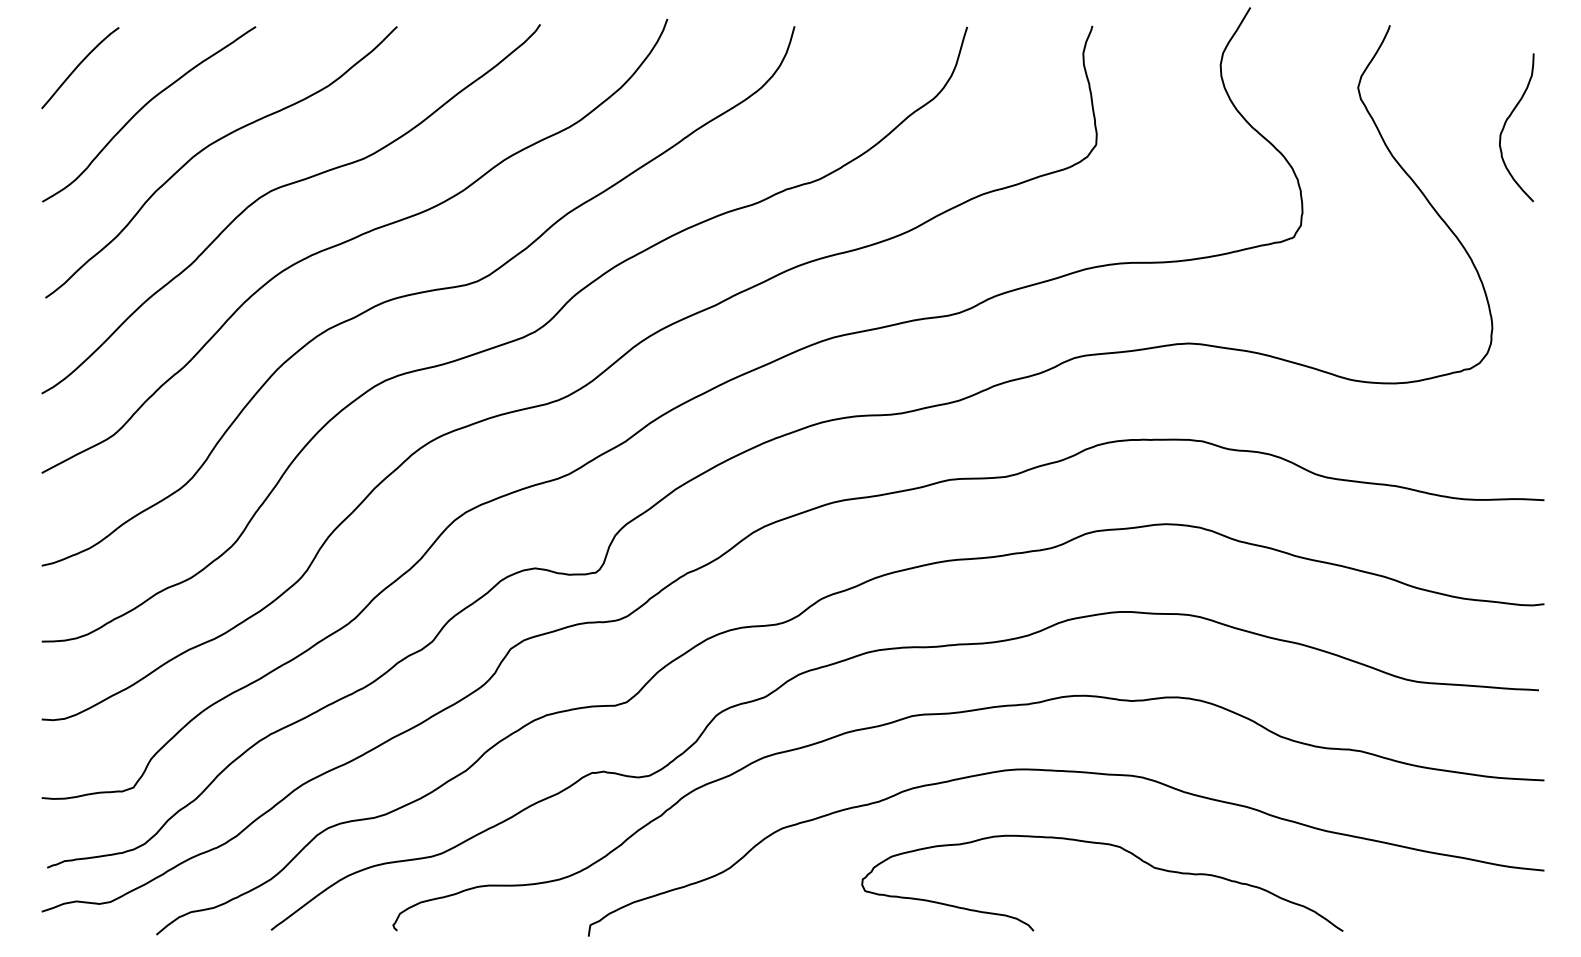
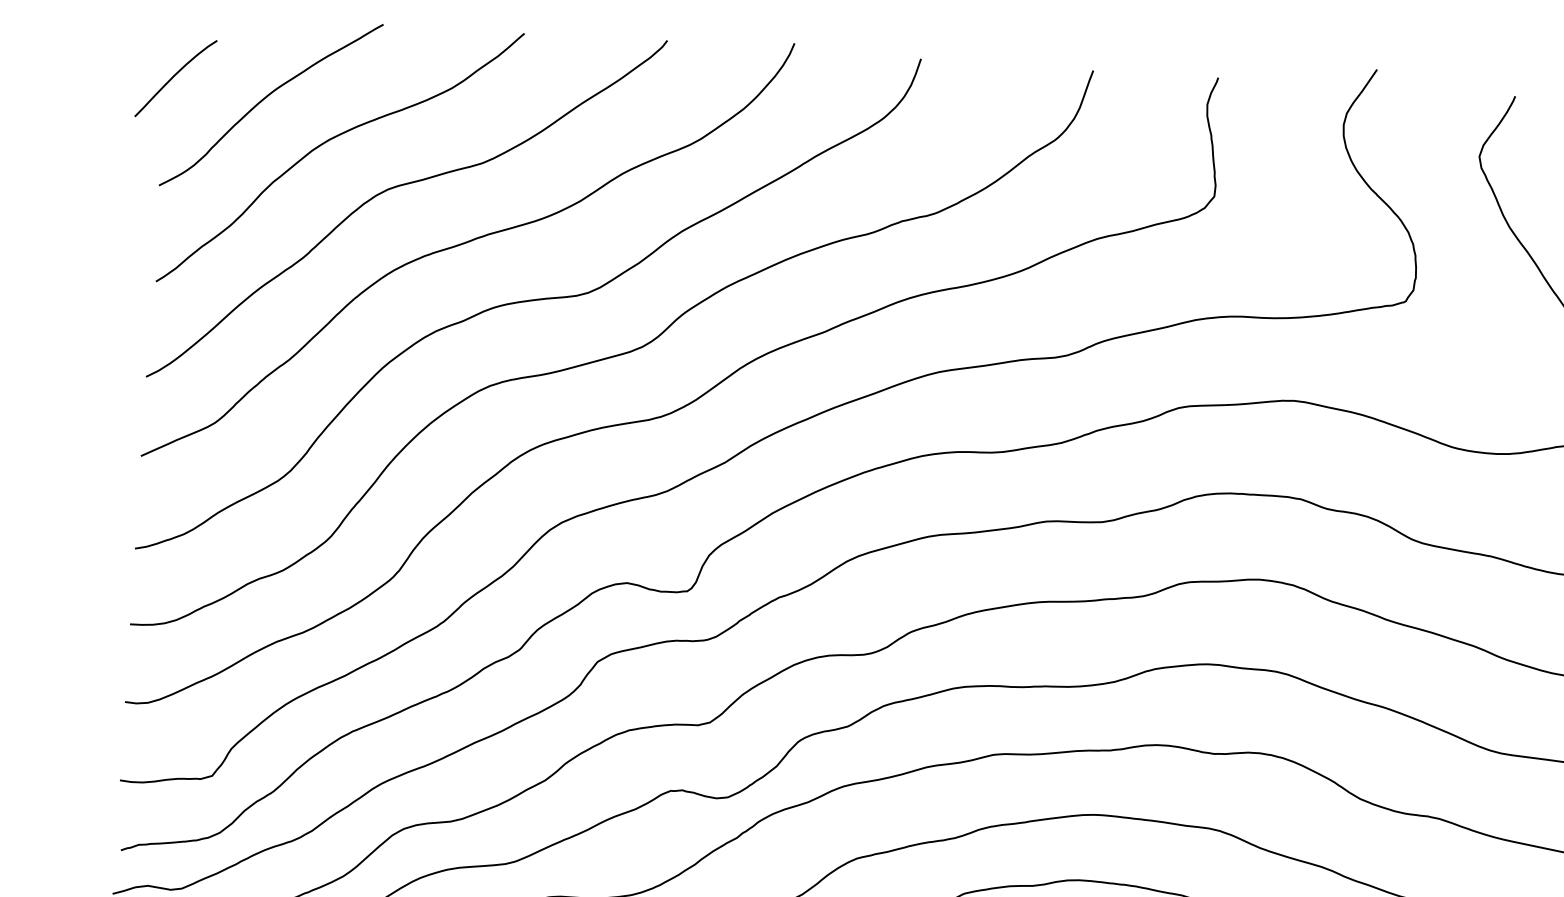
curve: (78, 66) -> (174, 76), moved

